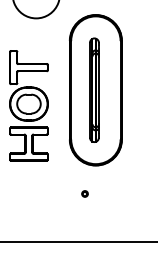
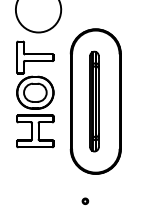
part: (28, 105) -> (34, 94), moved

